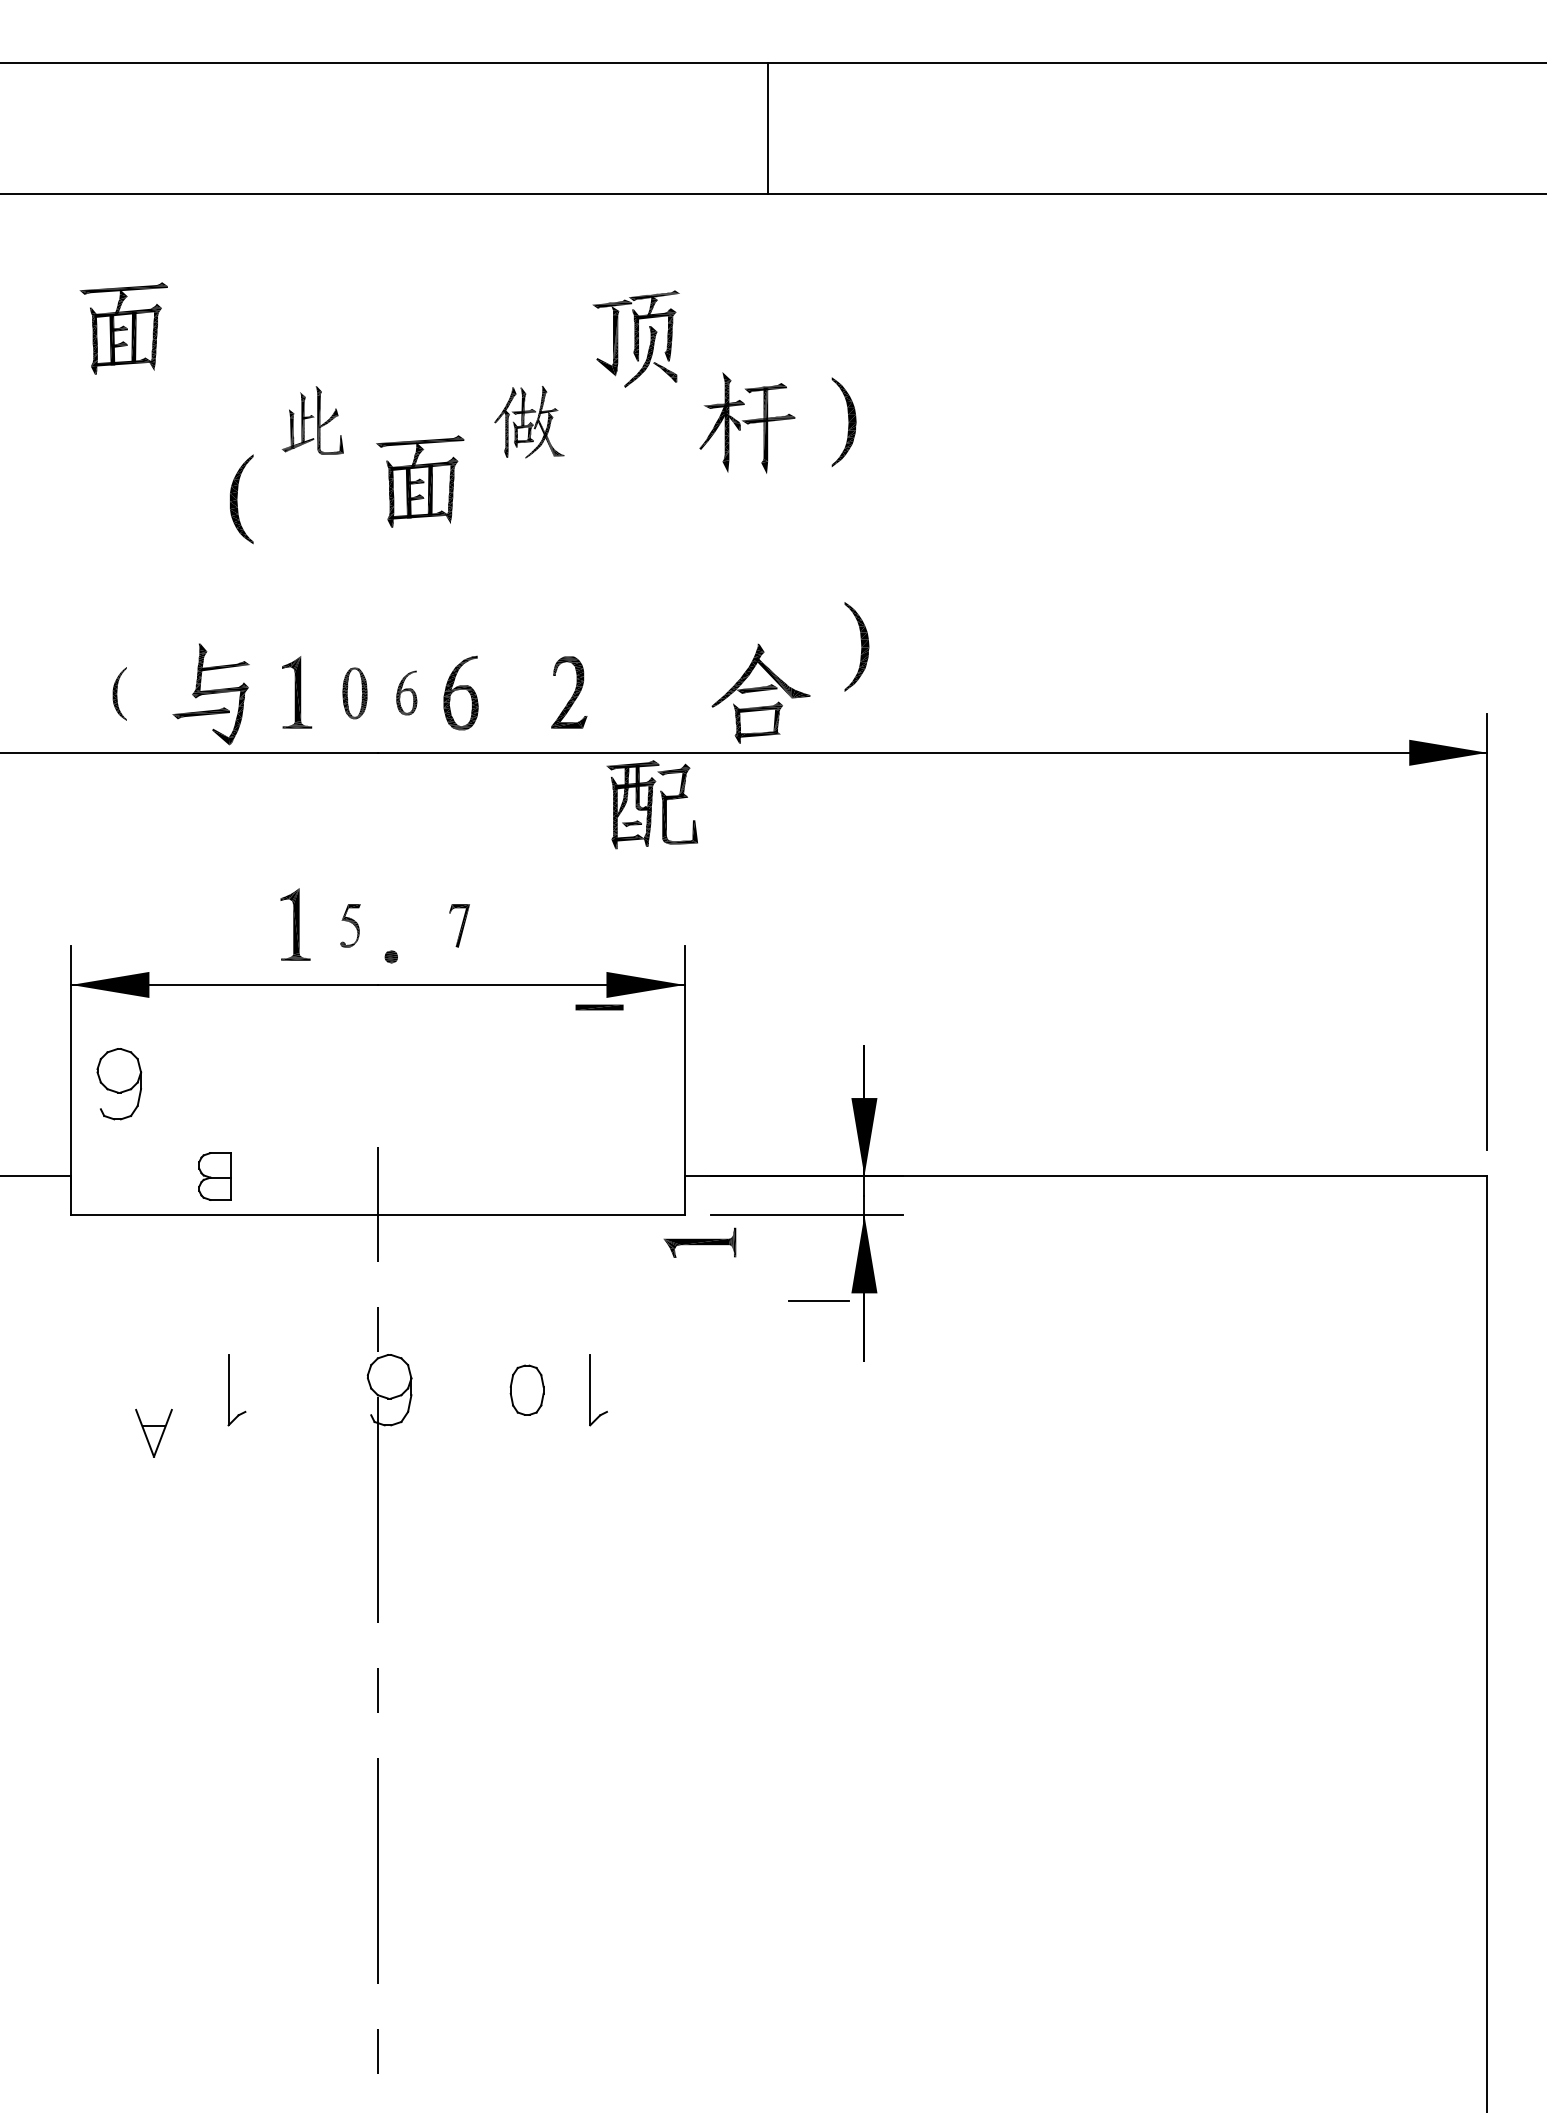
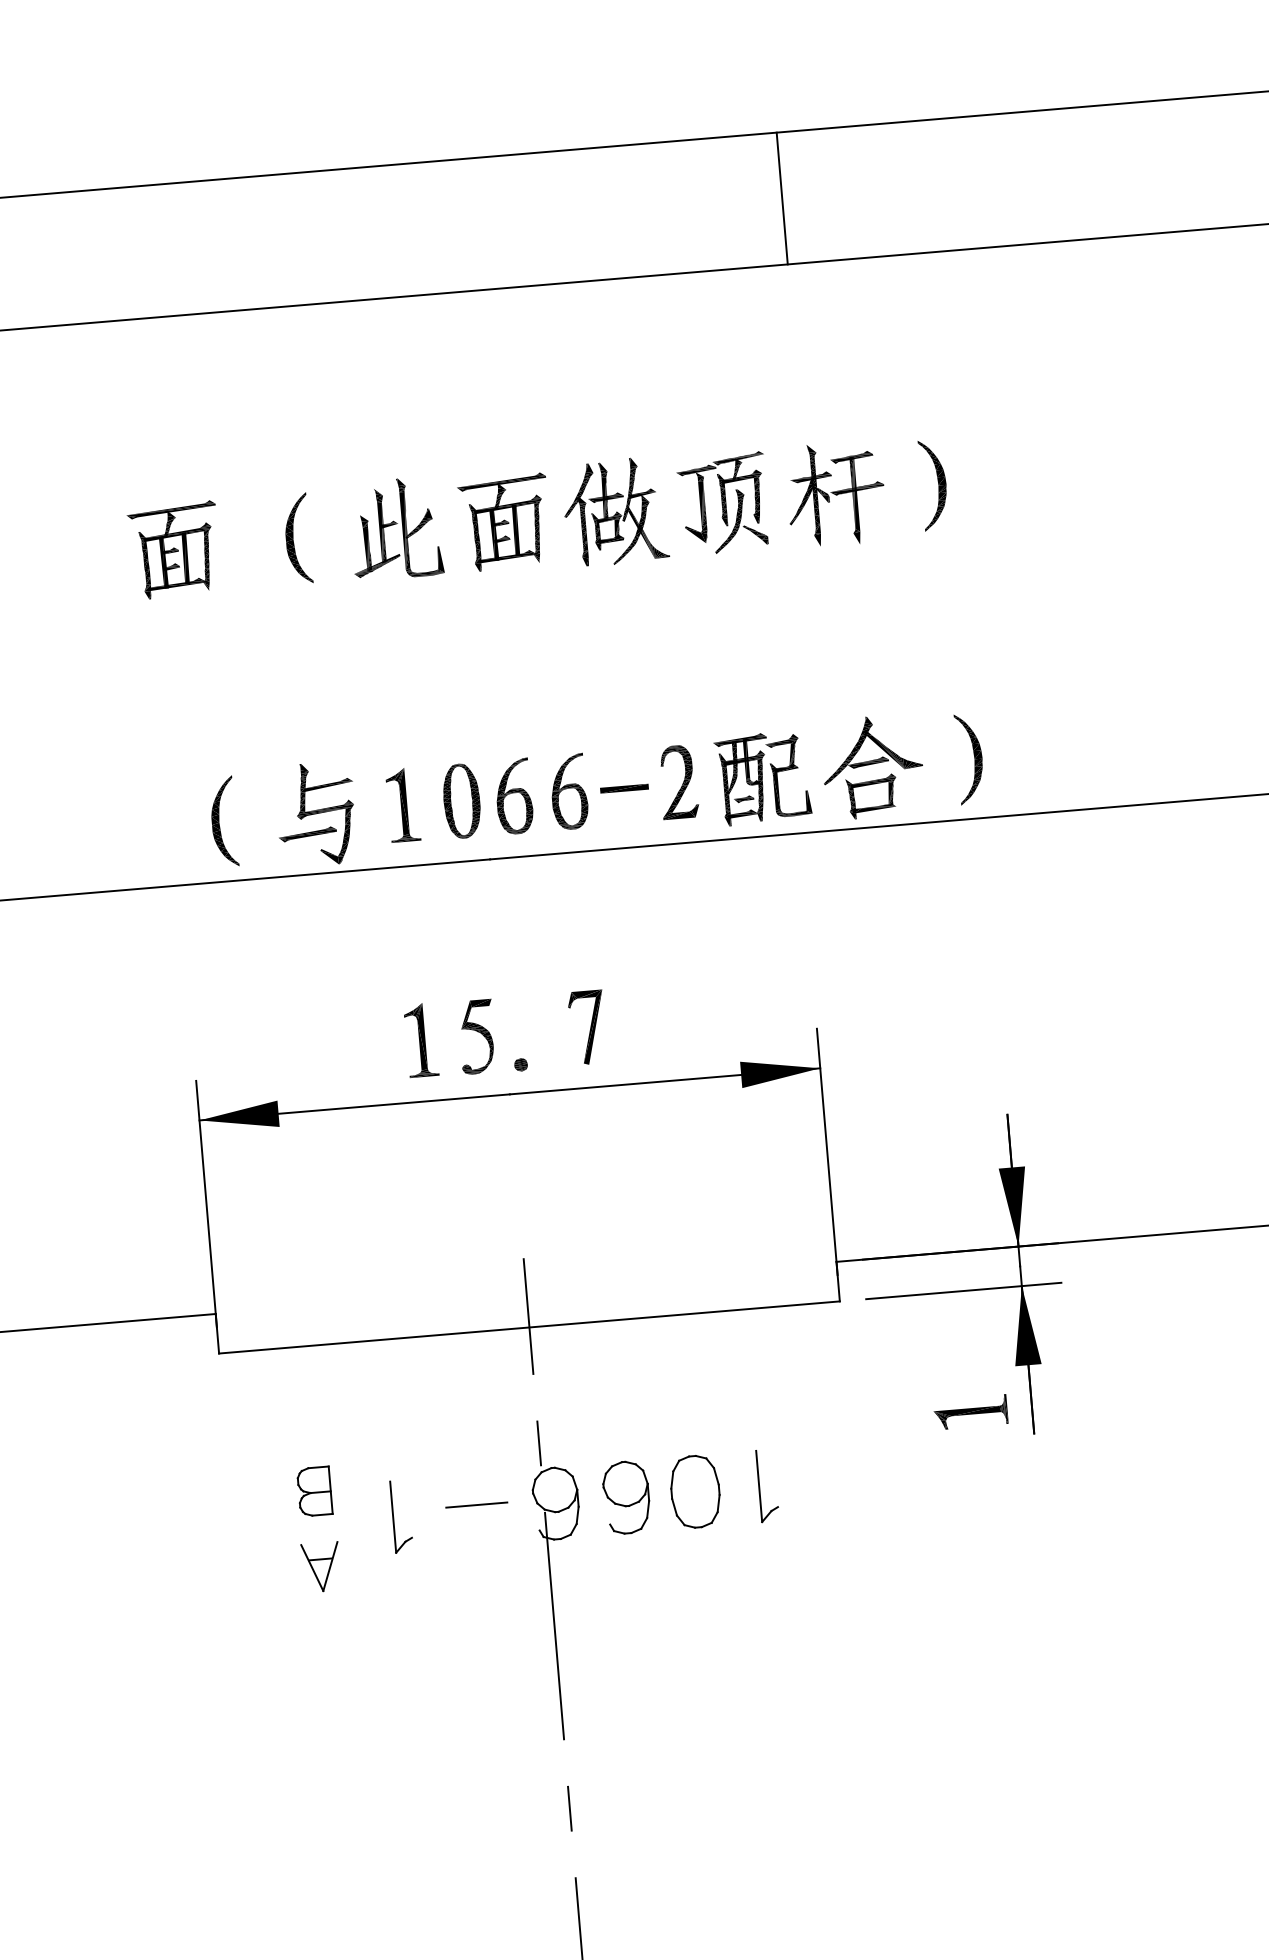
line: (767, 128) -> (781, 198), moved
part: (123, 328) -> (174, 550), moved
part: (635, 338) -> (722, 503), moved
part: (312, 420) -> (395, 528), size x1.43
part: (529, 421) -> (615, 511), size x1.43
part: (420, 481) -> (505, 522), moved
part: (241, 499) -> (297, 538), moved
part: (856, 646) -> (969, 758), moved
part: (406, 692) -> (513, 795), size x1.67
part: (119, 693) -> (223, 821), size x1.67
part: (354, 693) -> (461, 801), size x1.43
part: (651, 804) -> (762, 778), moved
part: (350, 925) -> (477, 1036), size x1.67
part: (459, 925) -> (587, 1027), size x1.67
part: (599, 1007) -> (624, 788), moved
part: (119, 1084) -> (626, 1497), moved
part: (214, 1176) -> (314, 1491), moved
part: (699, 1242) -> (970, 1412), moved
line: (818, 1300) -> (476, 1504), moved
part: (526, 1390) -> (694, 1492), size x1.43

